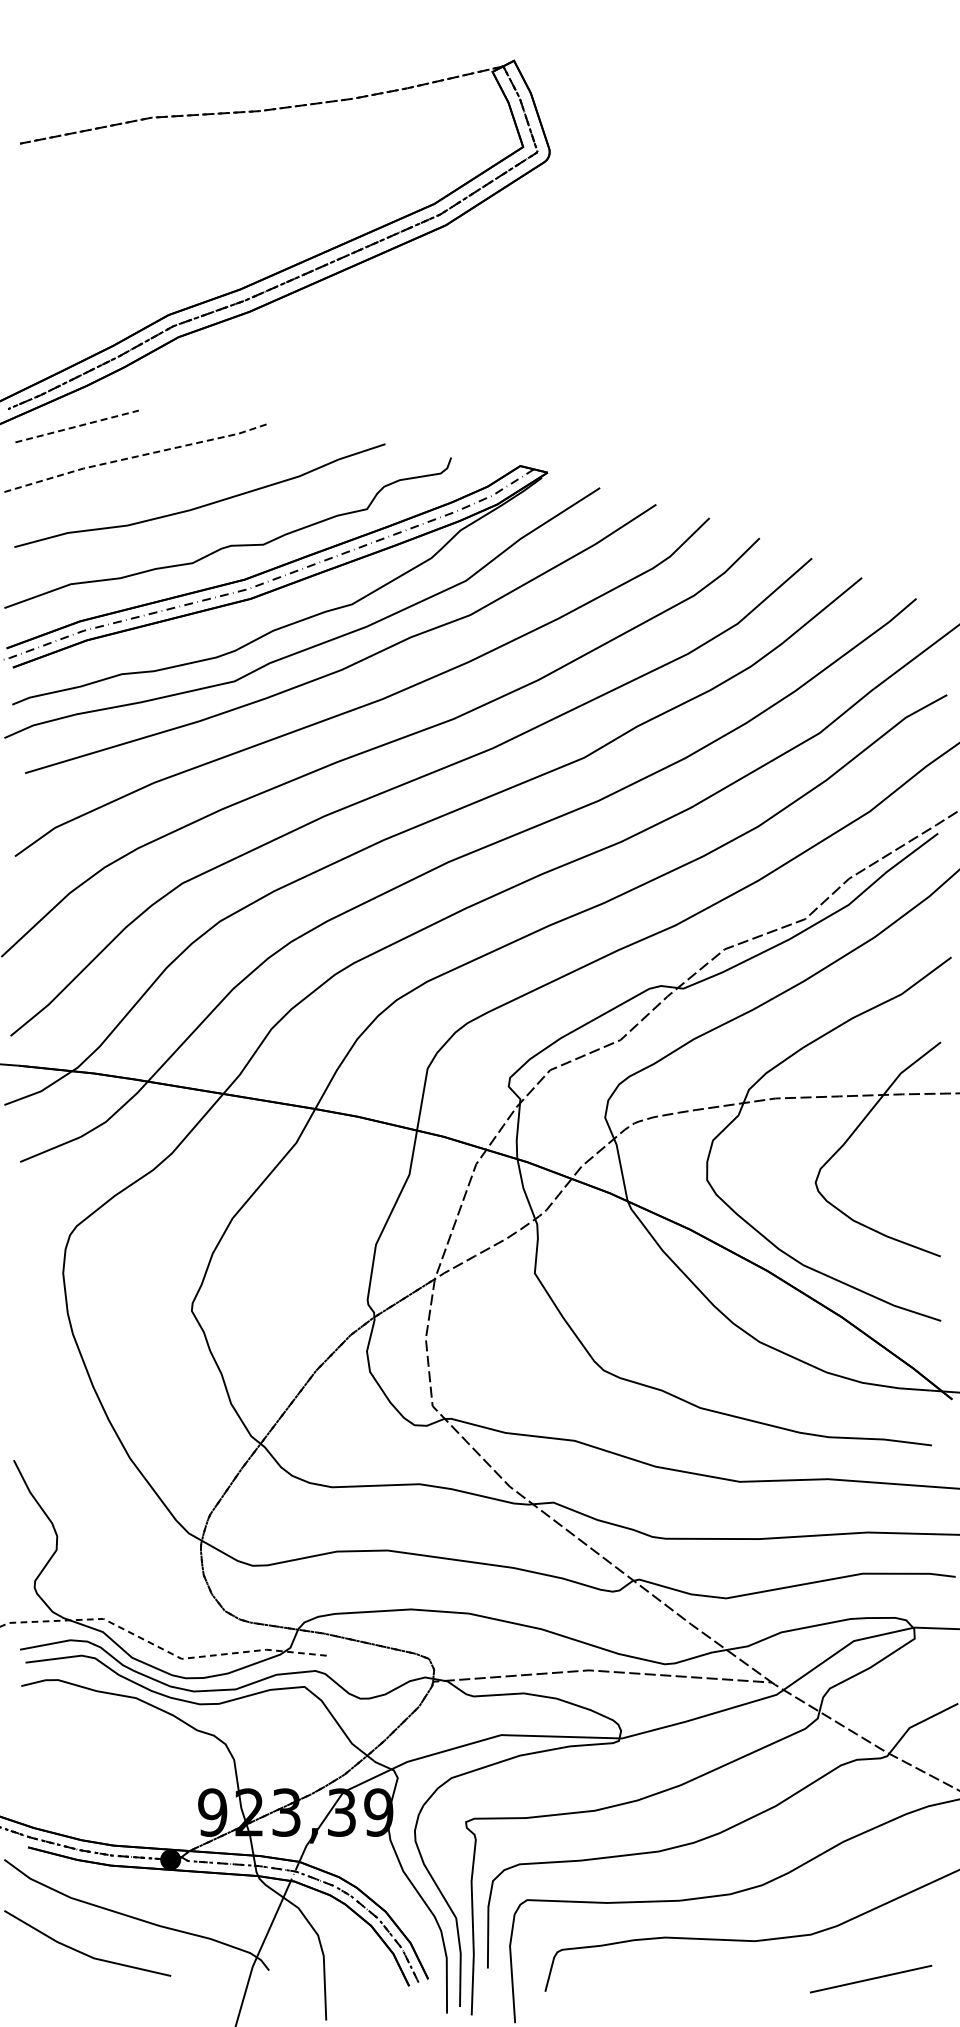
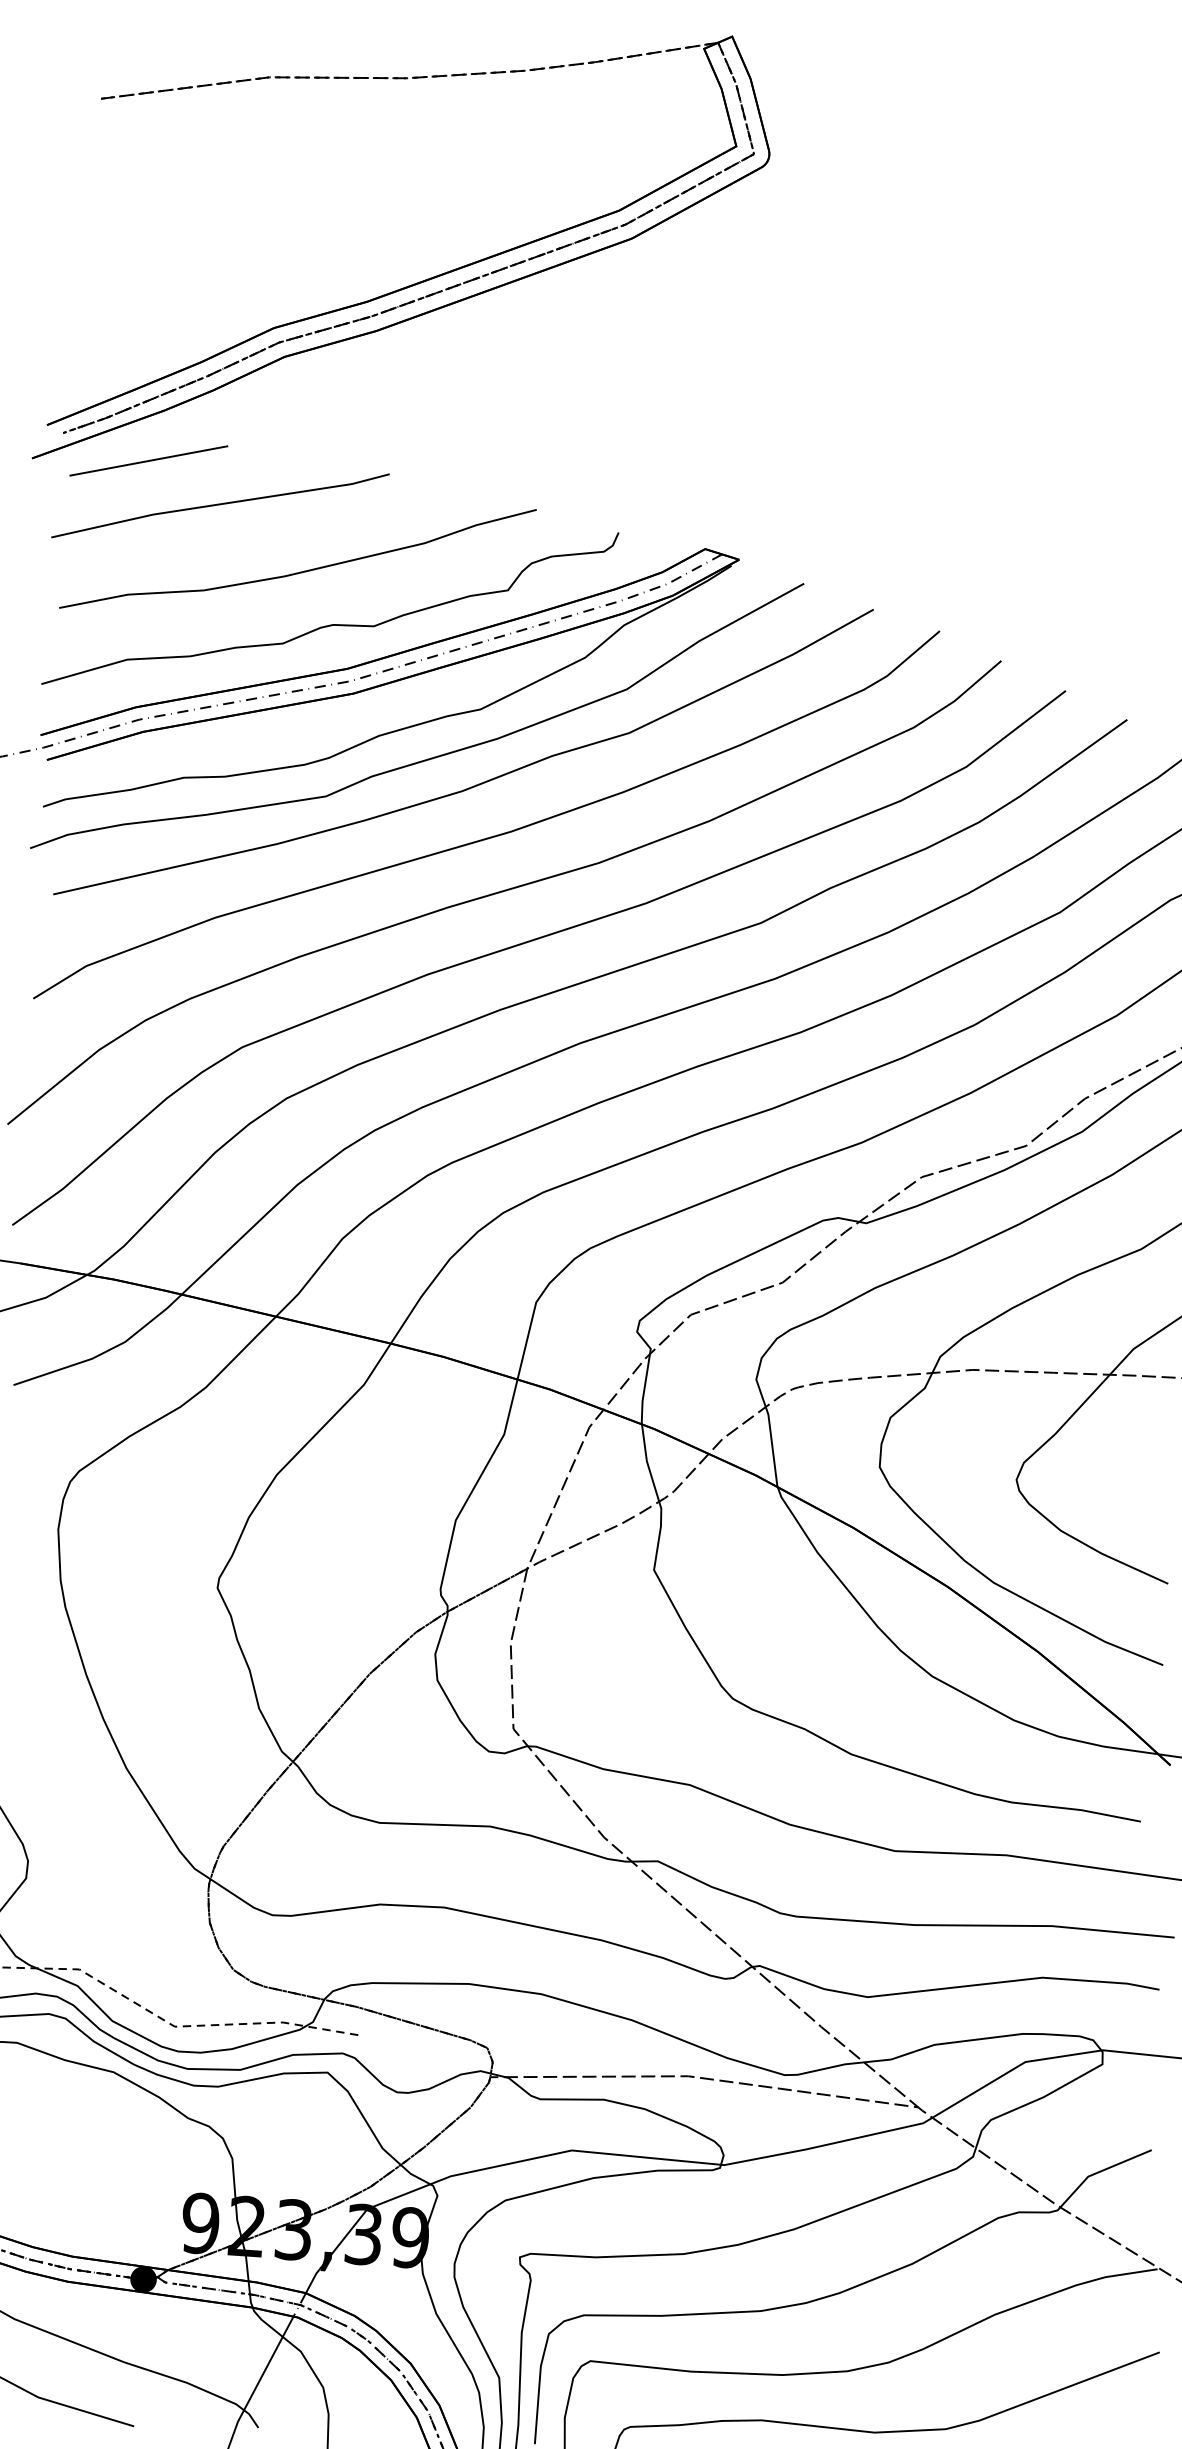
line: (77, 426) -> (149, 460), dashed -> solid
line: (135, 456) -> (219, 503), dashed -> solid

